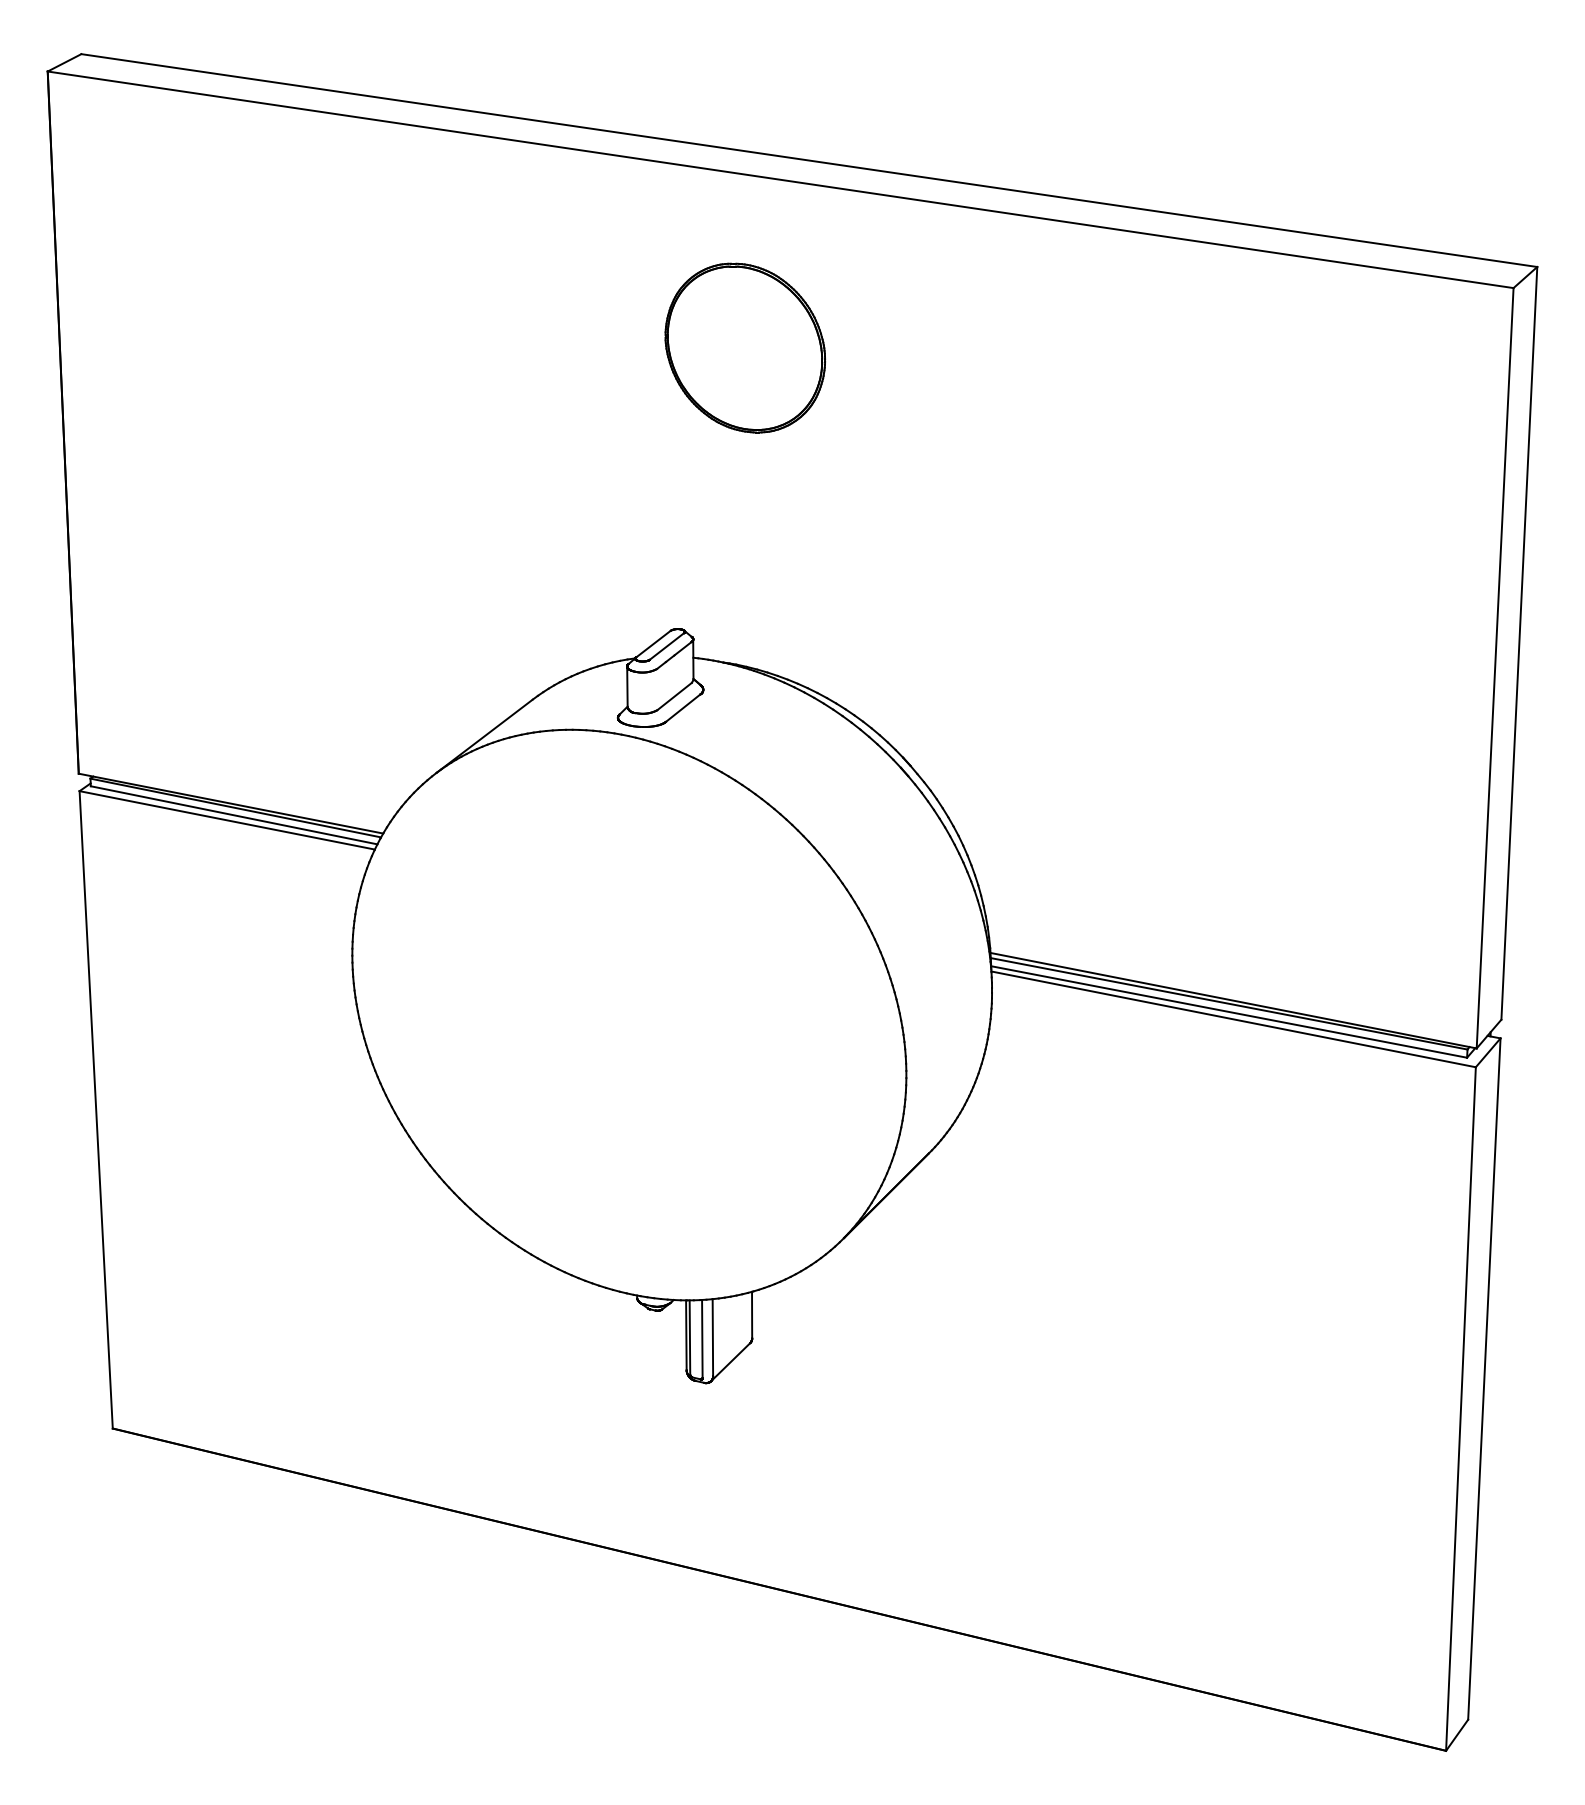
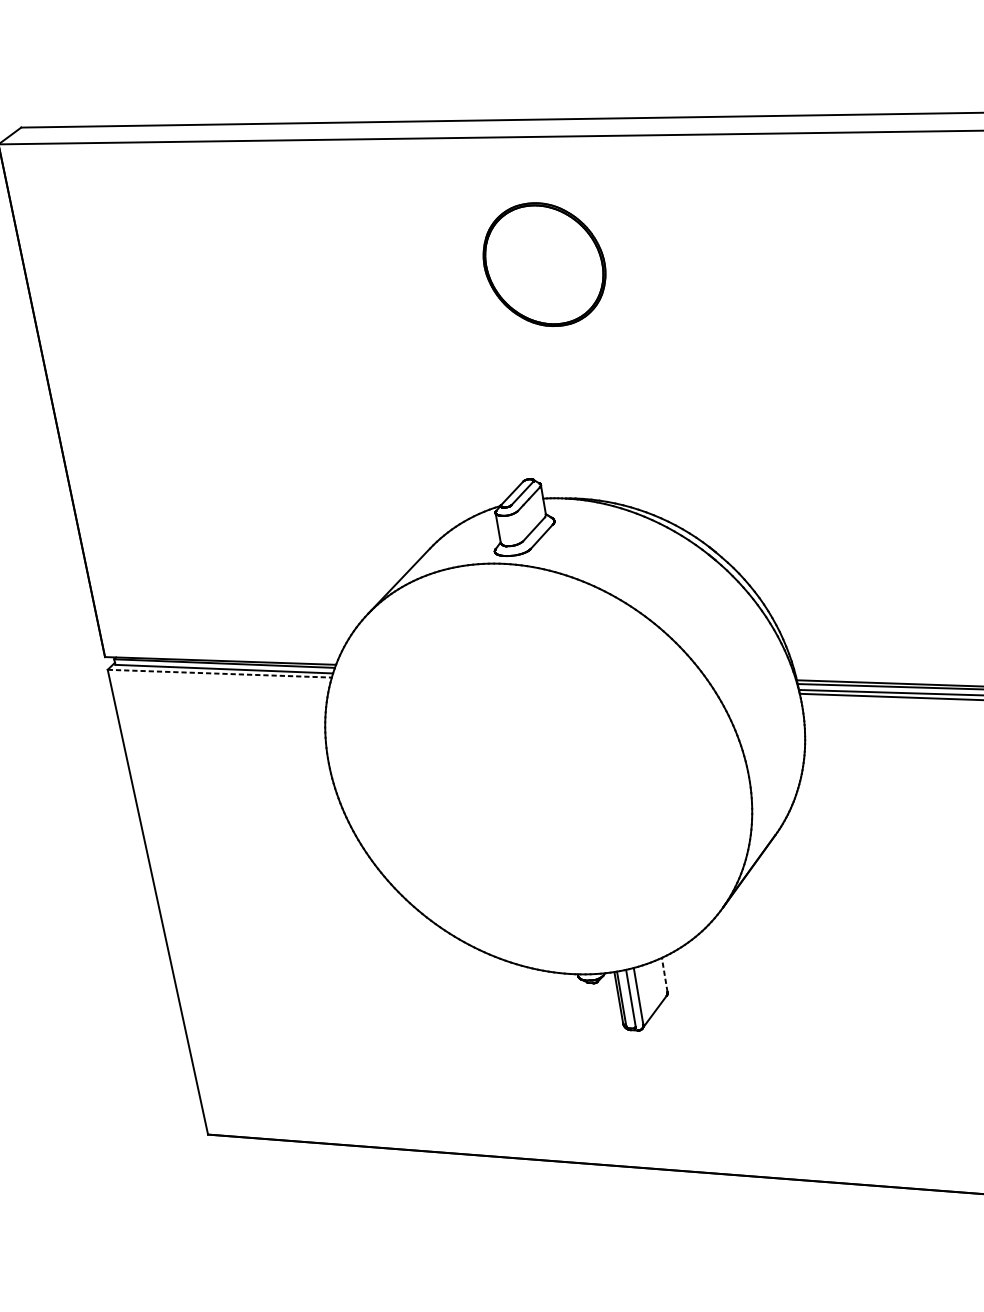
line: (227, 820) -> (220, 673), solid -> dashed
line: (752, 1314) -> (664, 974), solid -> dashed

